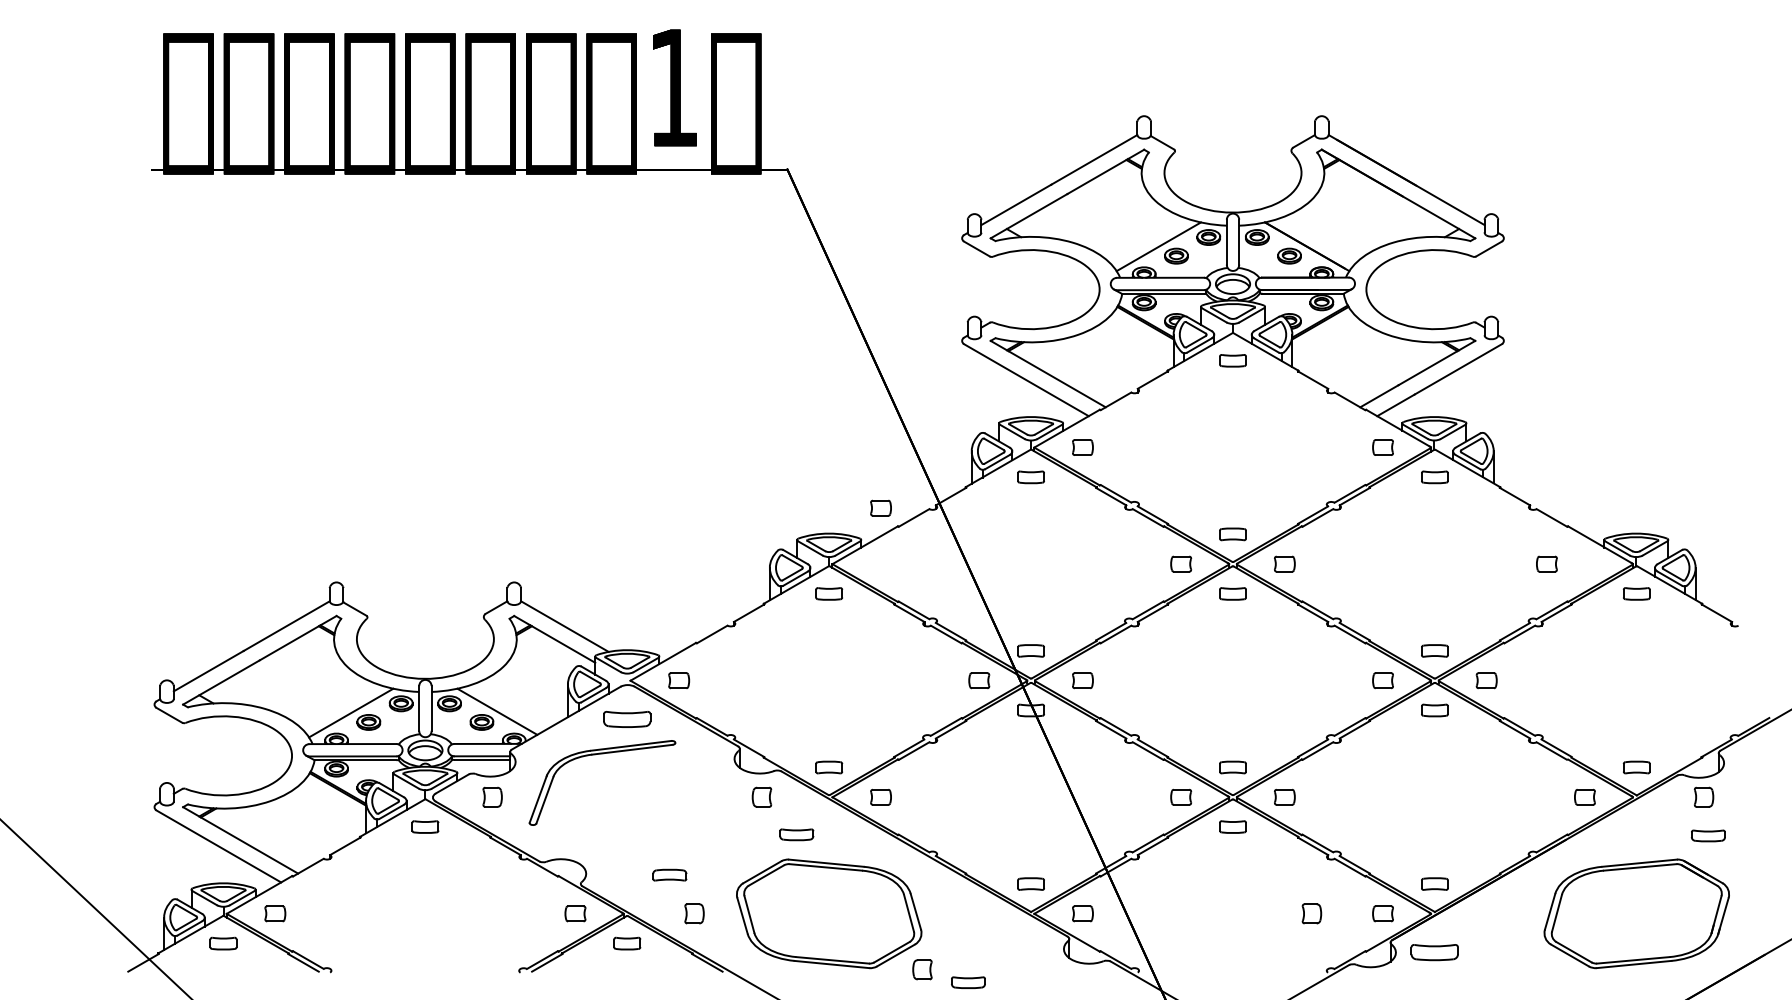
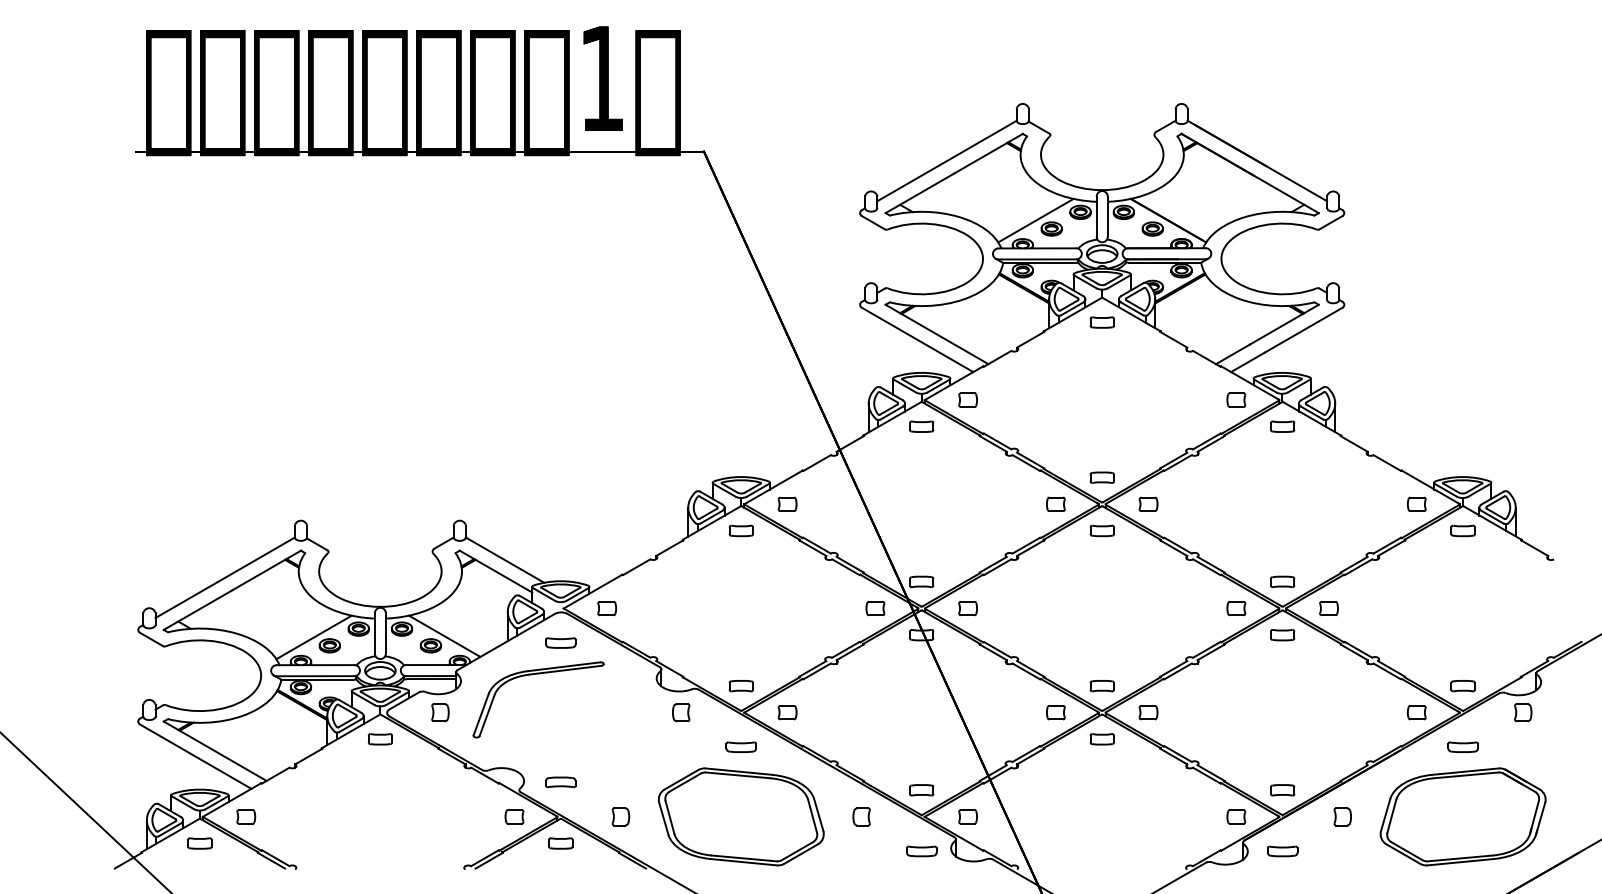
part: (880, 507) -> (787, 503), moved
part: (1546, 563) -> (1416, 503), moved
part: (626, 718) -> (560, 642), size x0.71
part: (795, 833) -> (740, 746), moved
part: (1707, 835) -> (1462, 746), moved
part: (669, 875) -> (560, 782), moved
part: (1311, 913) -> (1342, 816), moved
part: (1434, 952) -> (1282, 851), size x0.71
part: (922, 969) -> (861, 816), moved
part: (968, 982) -> (921, 851), moved

